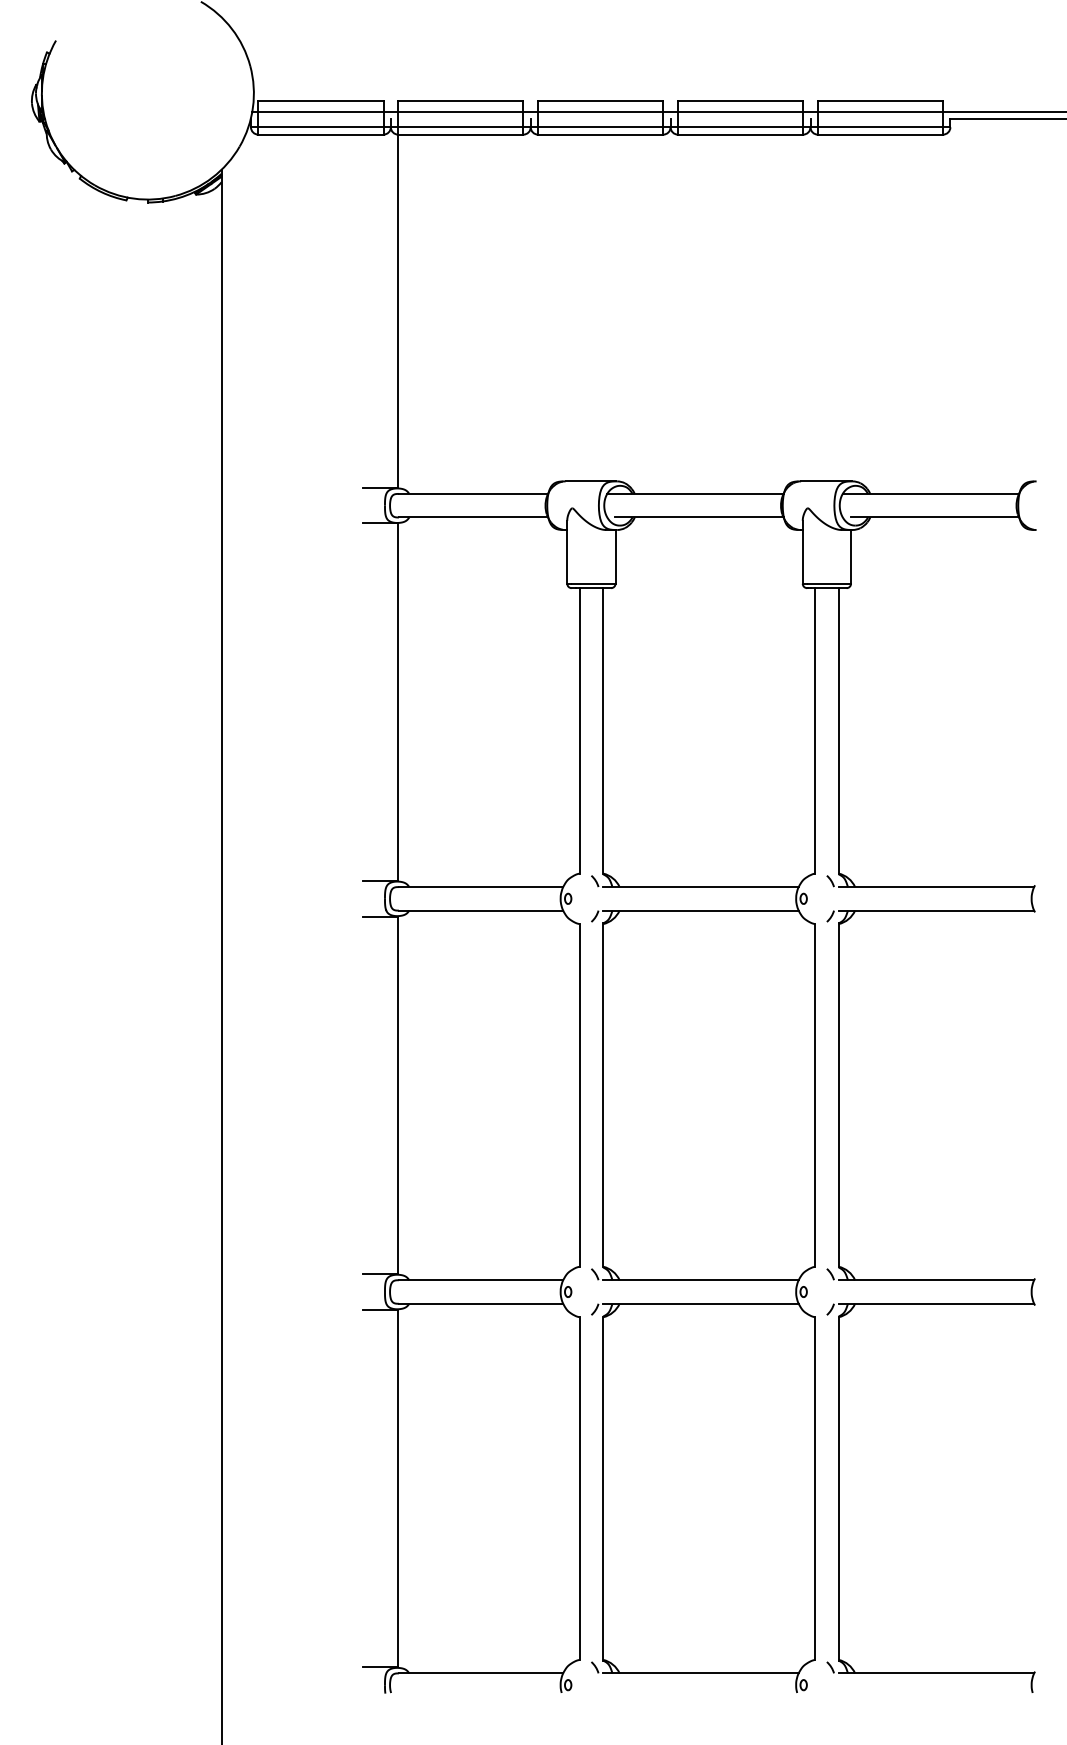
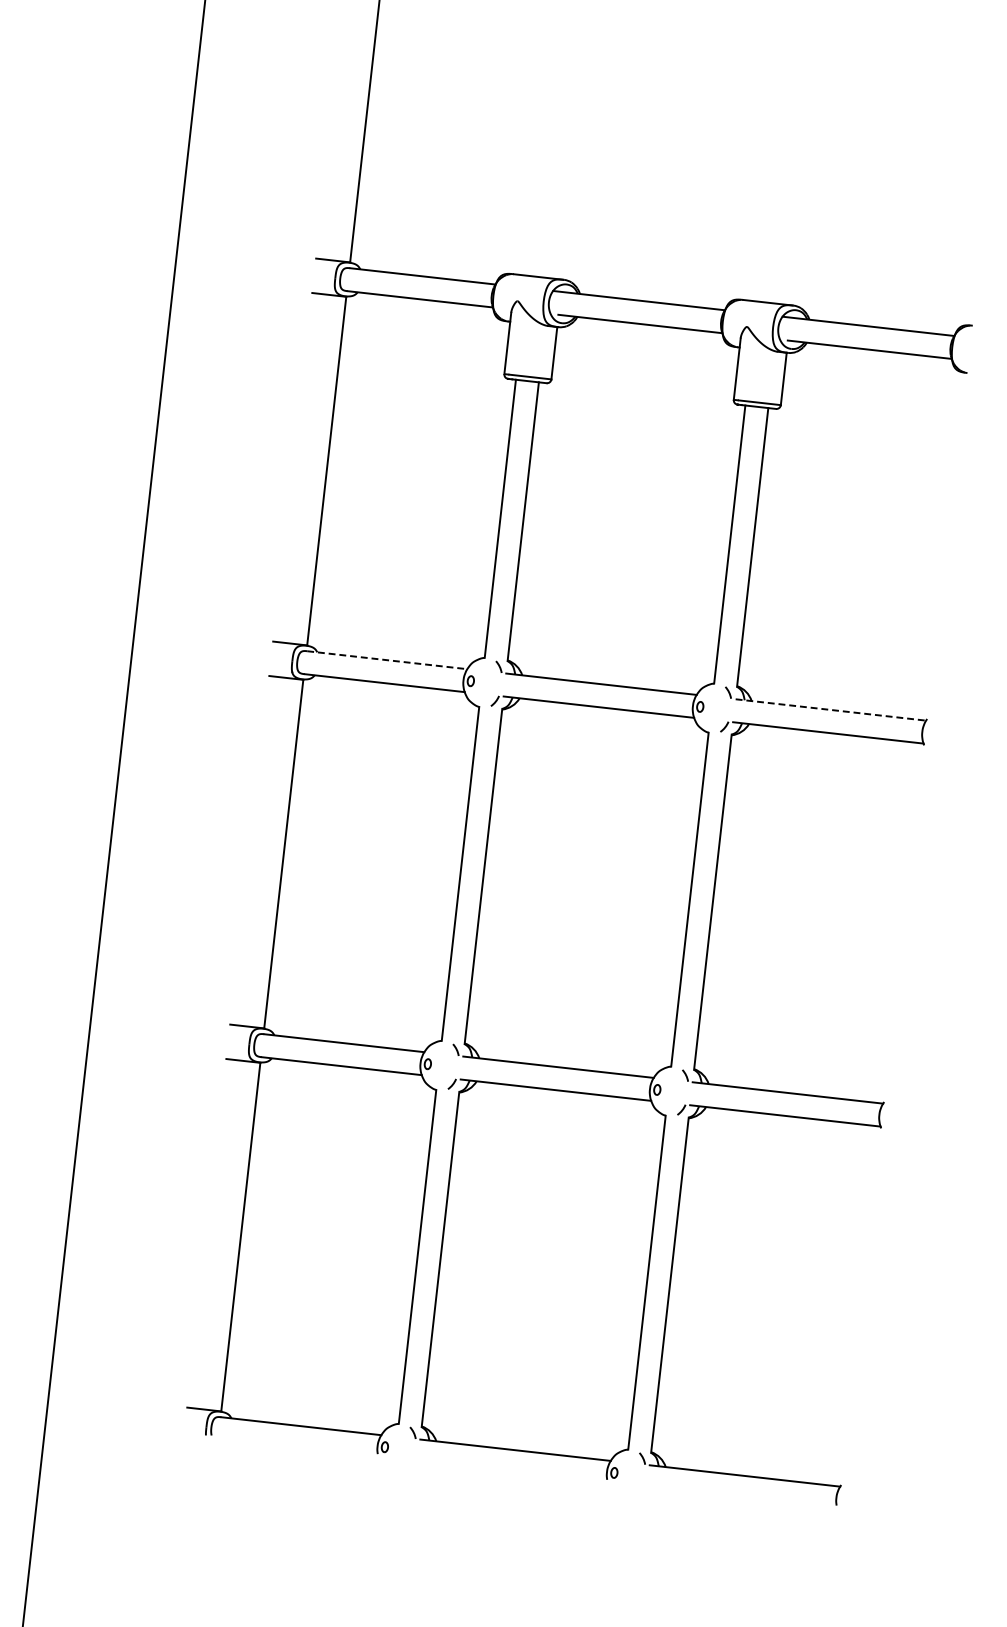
line: (481, 887) -> (387, 660), solid -> dashed
line: (936, 887) -> (830, 710), solid -> dashed

